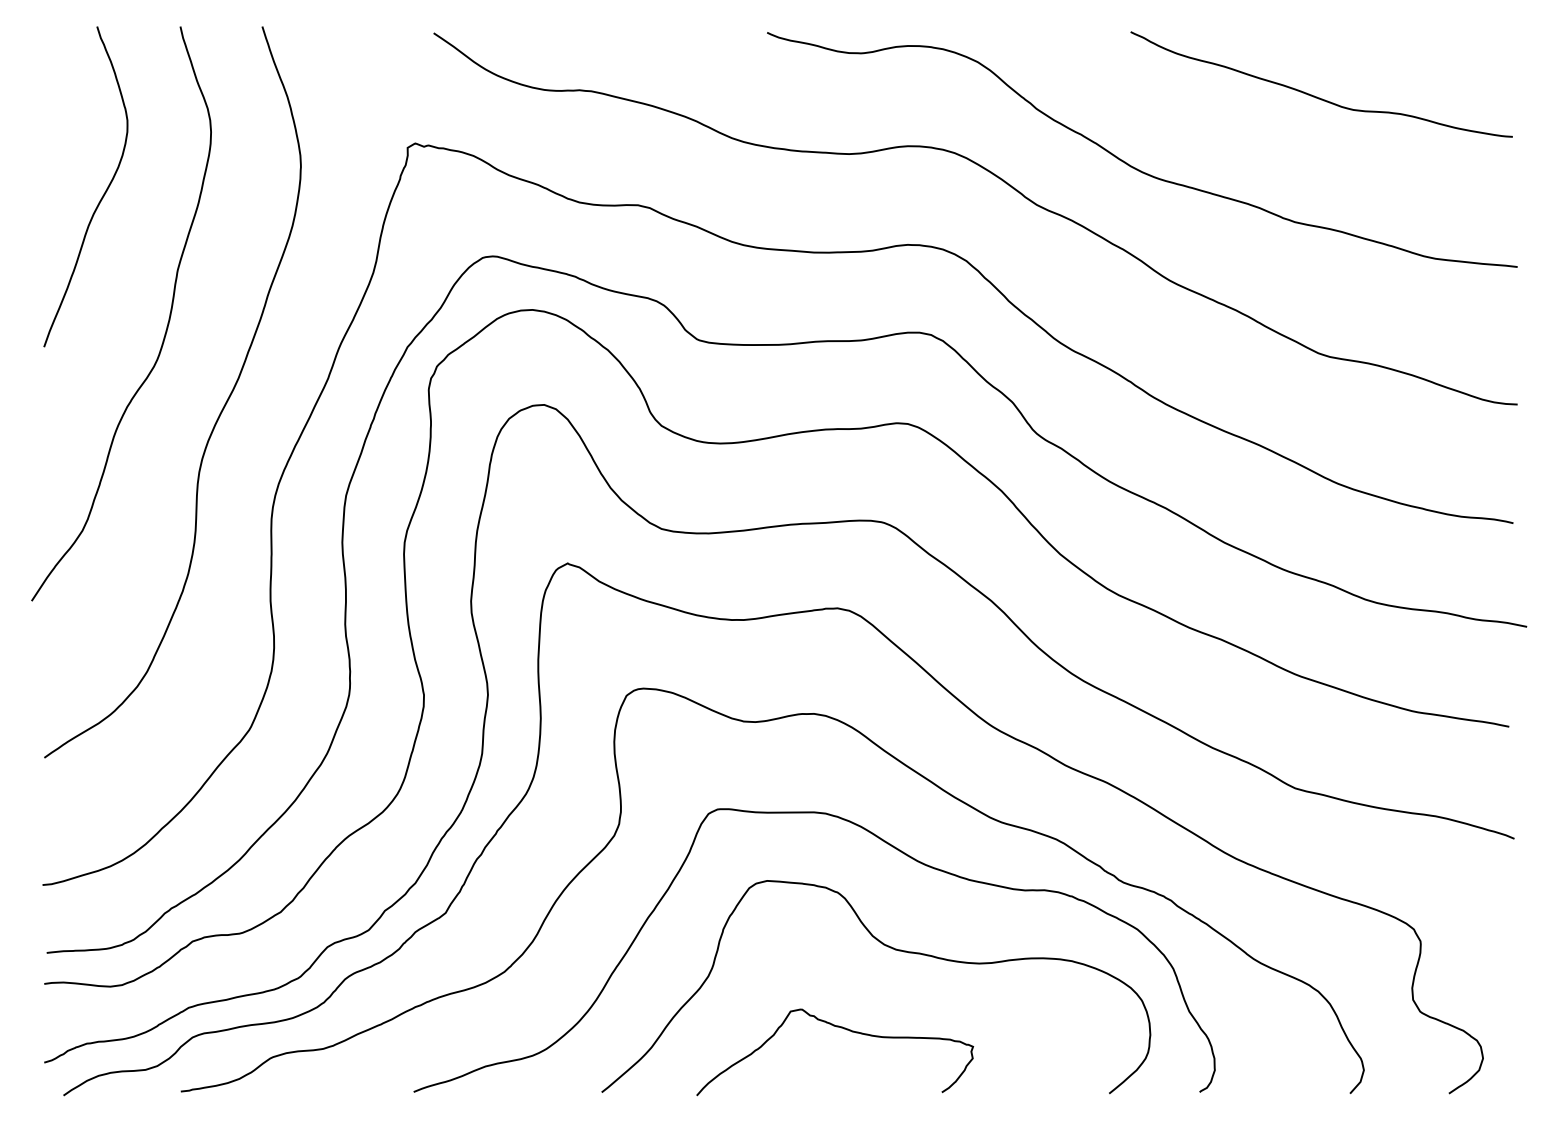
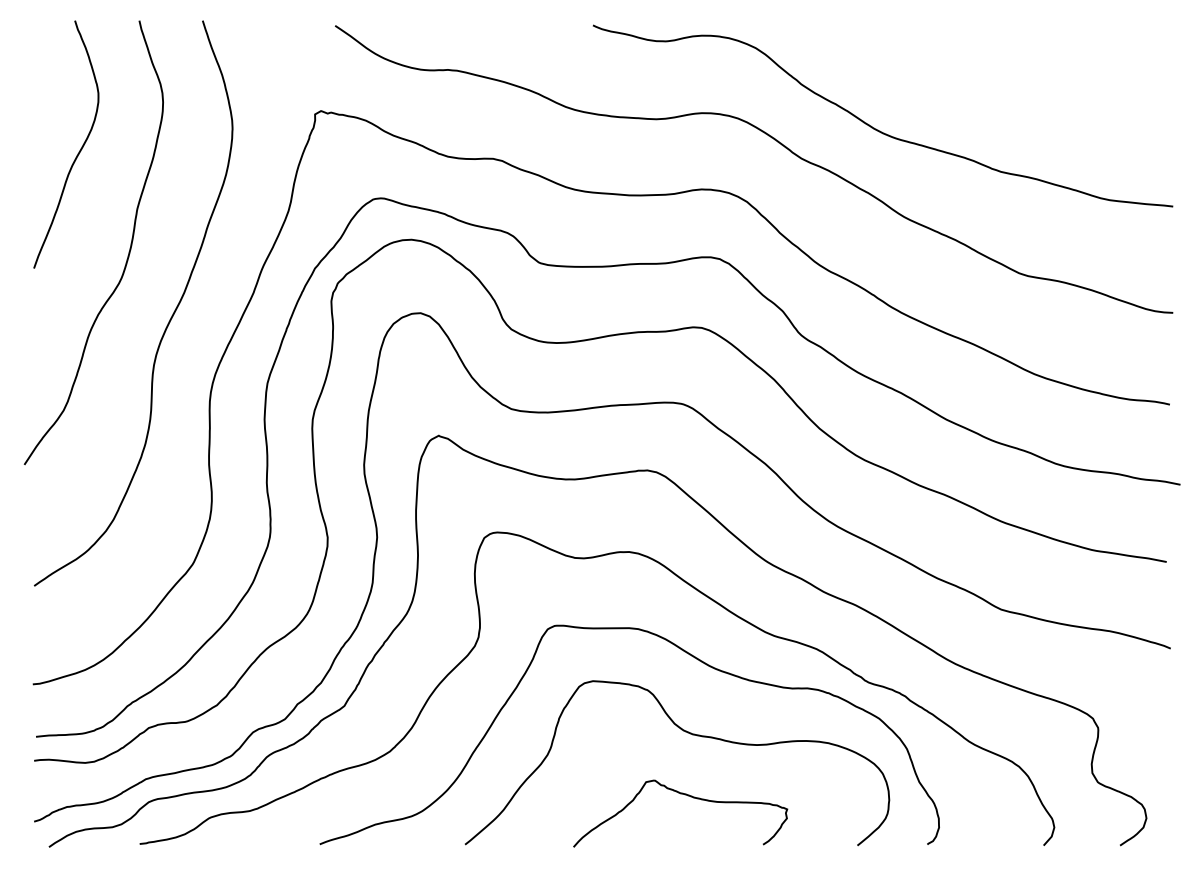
curve: (1317, 96) -> (1018, 74), removed
curve: (841, 1028) -> (685, 795), moved

